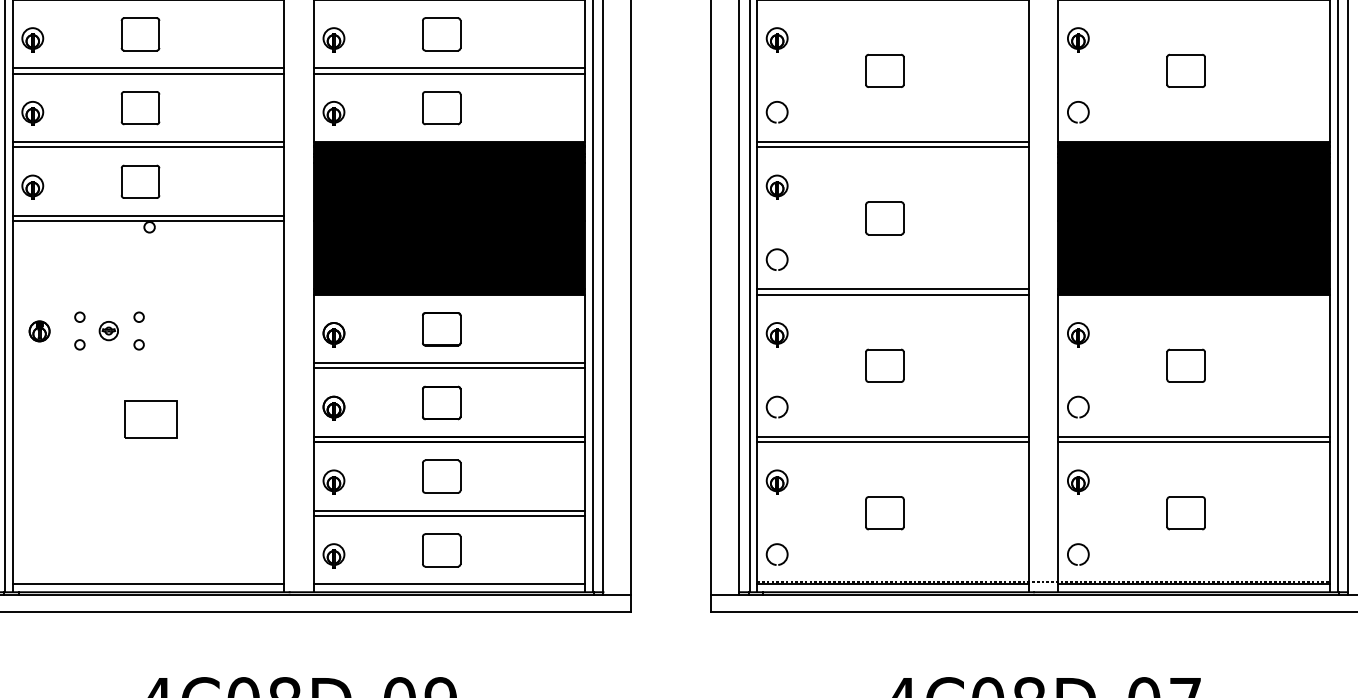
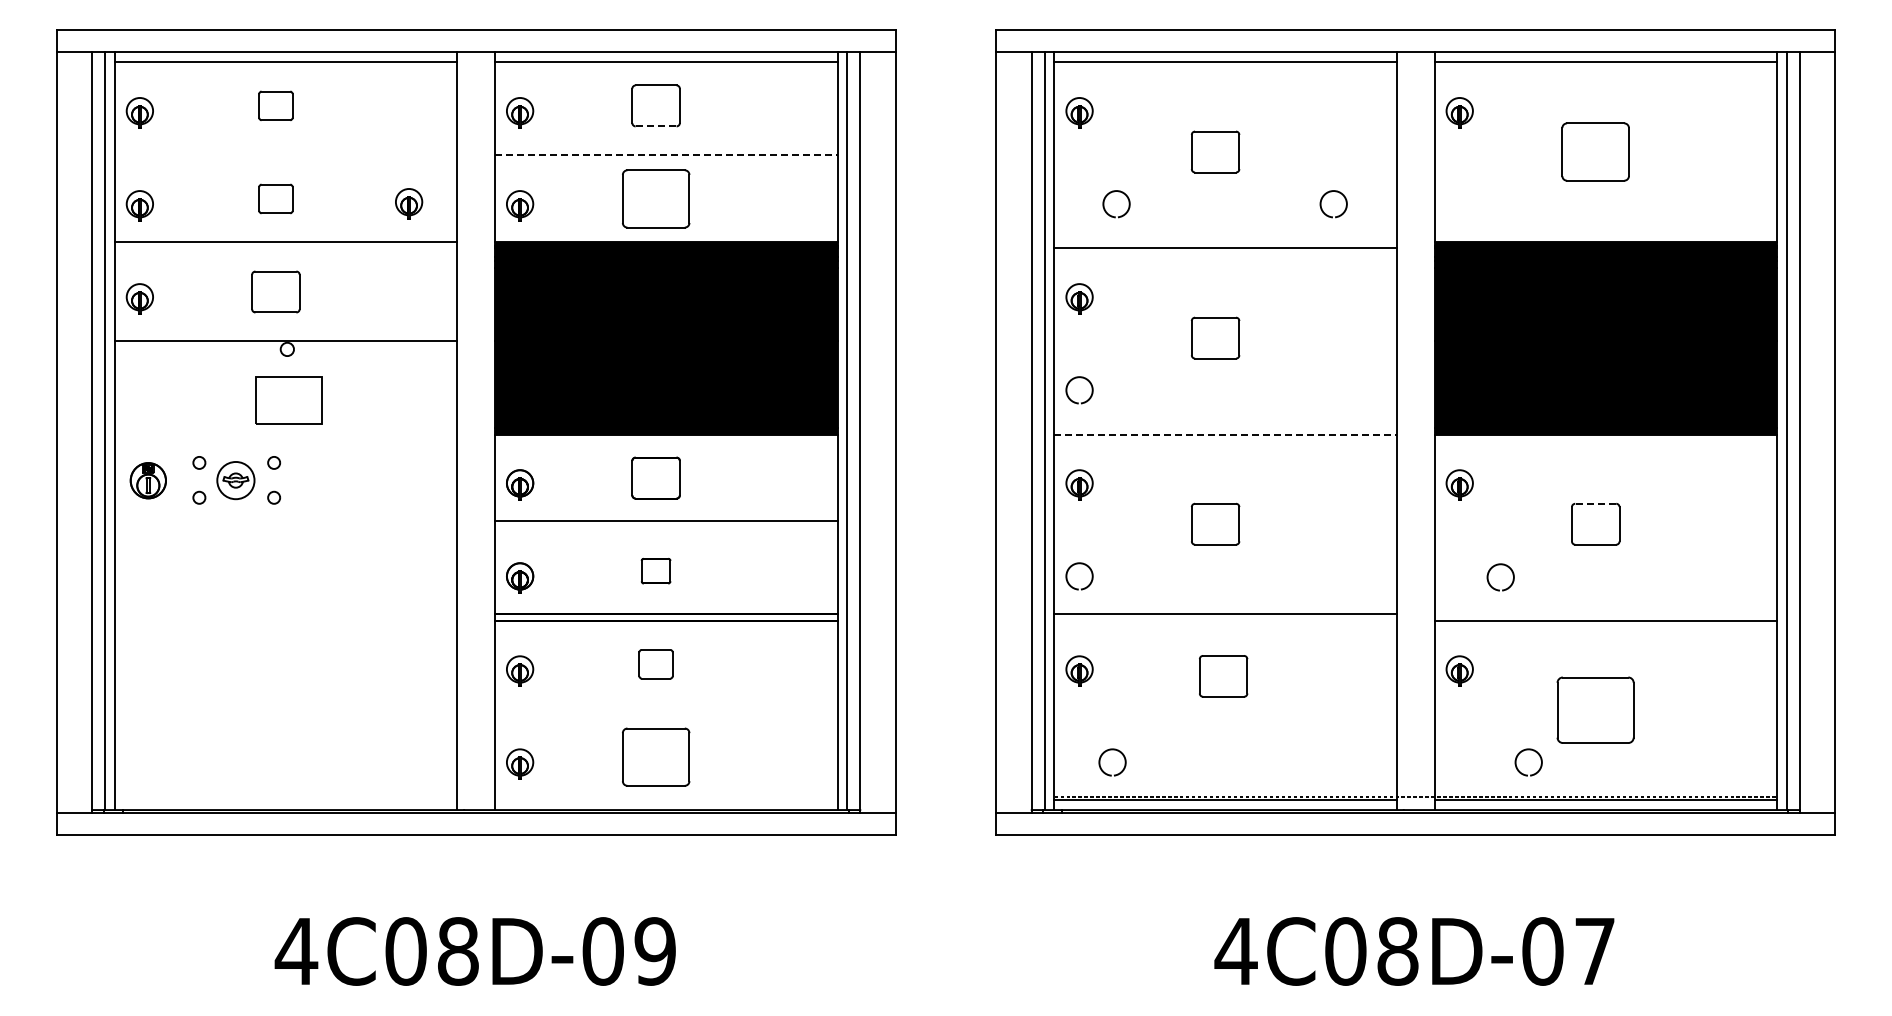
part: (140, 34) -> (275, 105), size x0.7
line: (442, 50) -> (656, 126), solid -> dashed
line: (148, 68) -> (285, 148), removed
line: (449, 68) -> (665, 148), removed
part: (1185, 70) -> (1595, 151), size x1.4
line: (148, 73) -> (285, 155), removed
line: (449, 73) -> (666, 155), solid -> dashed
part: (140, 107) -> (275, 198), size x0.7
part: (441, 107) -> (655, 198), size x1.4
part: (246, 111) -> (409, 203), added
arc: (769, 117) -> (1106, 210), moved
arc: (1070, 117) -> (1323, 210), moved
line: (892, 141) -> (1225, 241), removed
line: (148, 147) -> (285, 248), removed
line: (148, 215) -> (285, 334), removed
line: (892, 289) -> (1225, 427), removed
line: (893, 294) -> (1226, 434), solid -> dashed
part: (108, 330) -> (235, 479), size x1.6
part: (39, 331) -> (148, 480), size x1.4
line: (1185, 349) -> (1595, 503), solid -> dashed
line: (449, 368) -> (665, 527), removed
part: (441, 402) -> (655, 570), size x0.6
arc: (1070, 402) -> (1490, 571), moved
part: (150, 419) -> (288, 400), moved
line: (1193, 436) -> (1605, 613), removed
line: (892, 442) -> (1225, 620), removed
part: (441, 476) -> (655, 664), size x0.7
line: (449, 510) -> (665, 707), removed
part: (884, 513) -> (1223, 676), moved
part: (1185, 513) -> (1595, 710), size x1.6
line: (449, 515) -> (665, 713), removed
arc: (777, 545) -> (1112, 750), moved
arc: (1070, 549) -> (1518, 756), moved
part: (441, 550) -> (655, 757), size x1.4
line: (148, 584) -> (285, 800), removed
line: (449, 584) -> (665, 800), removed

